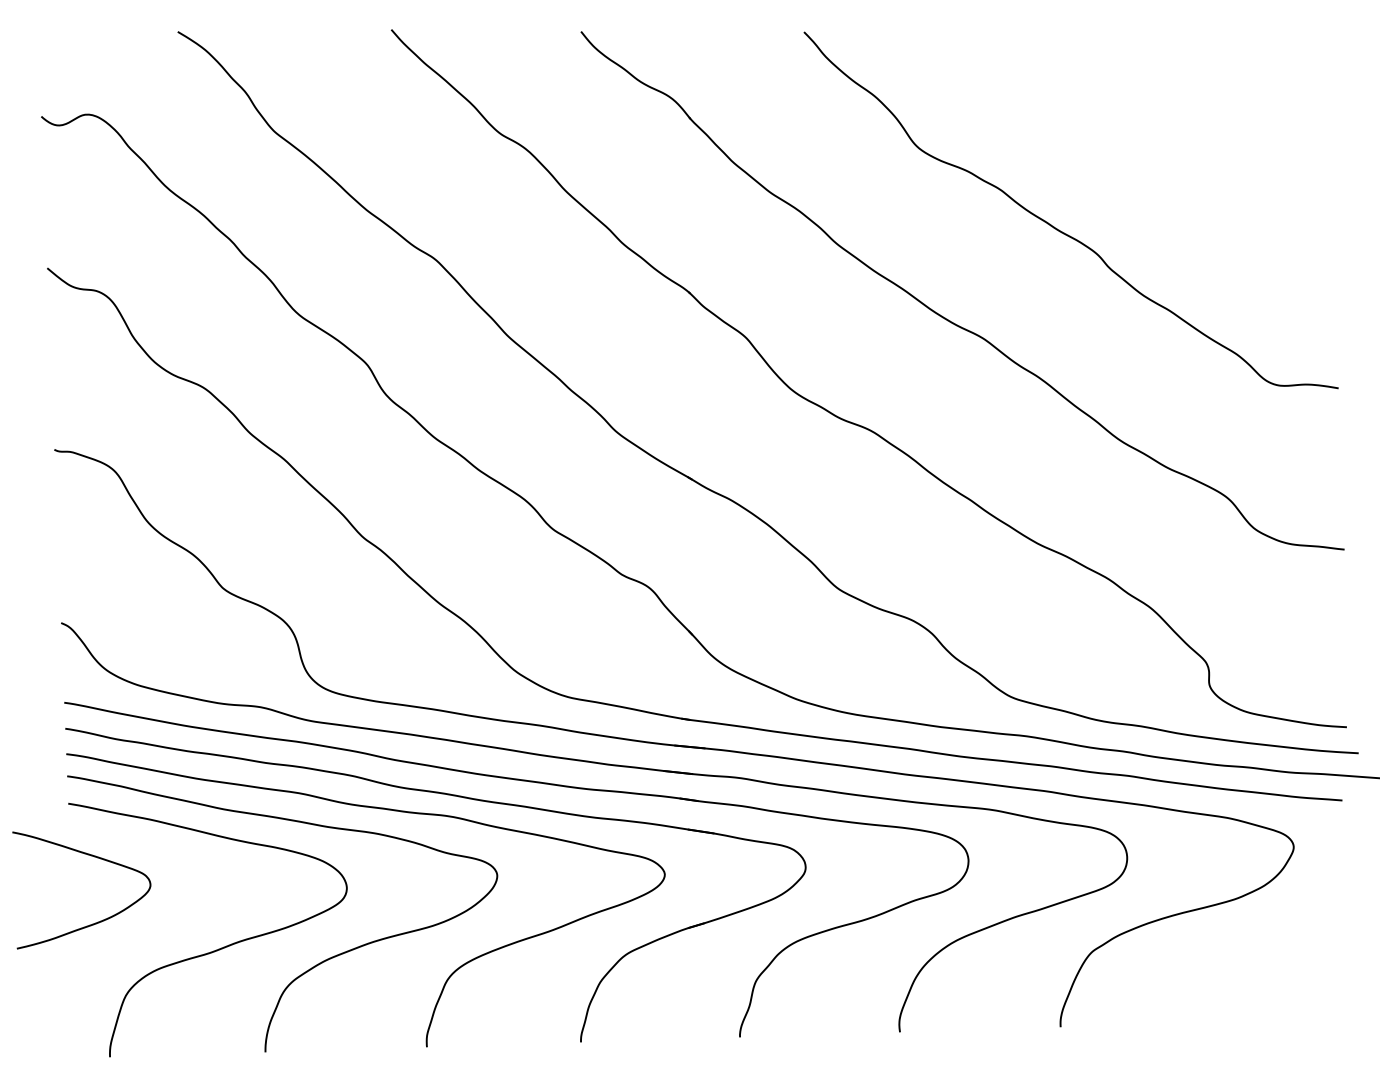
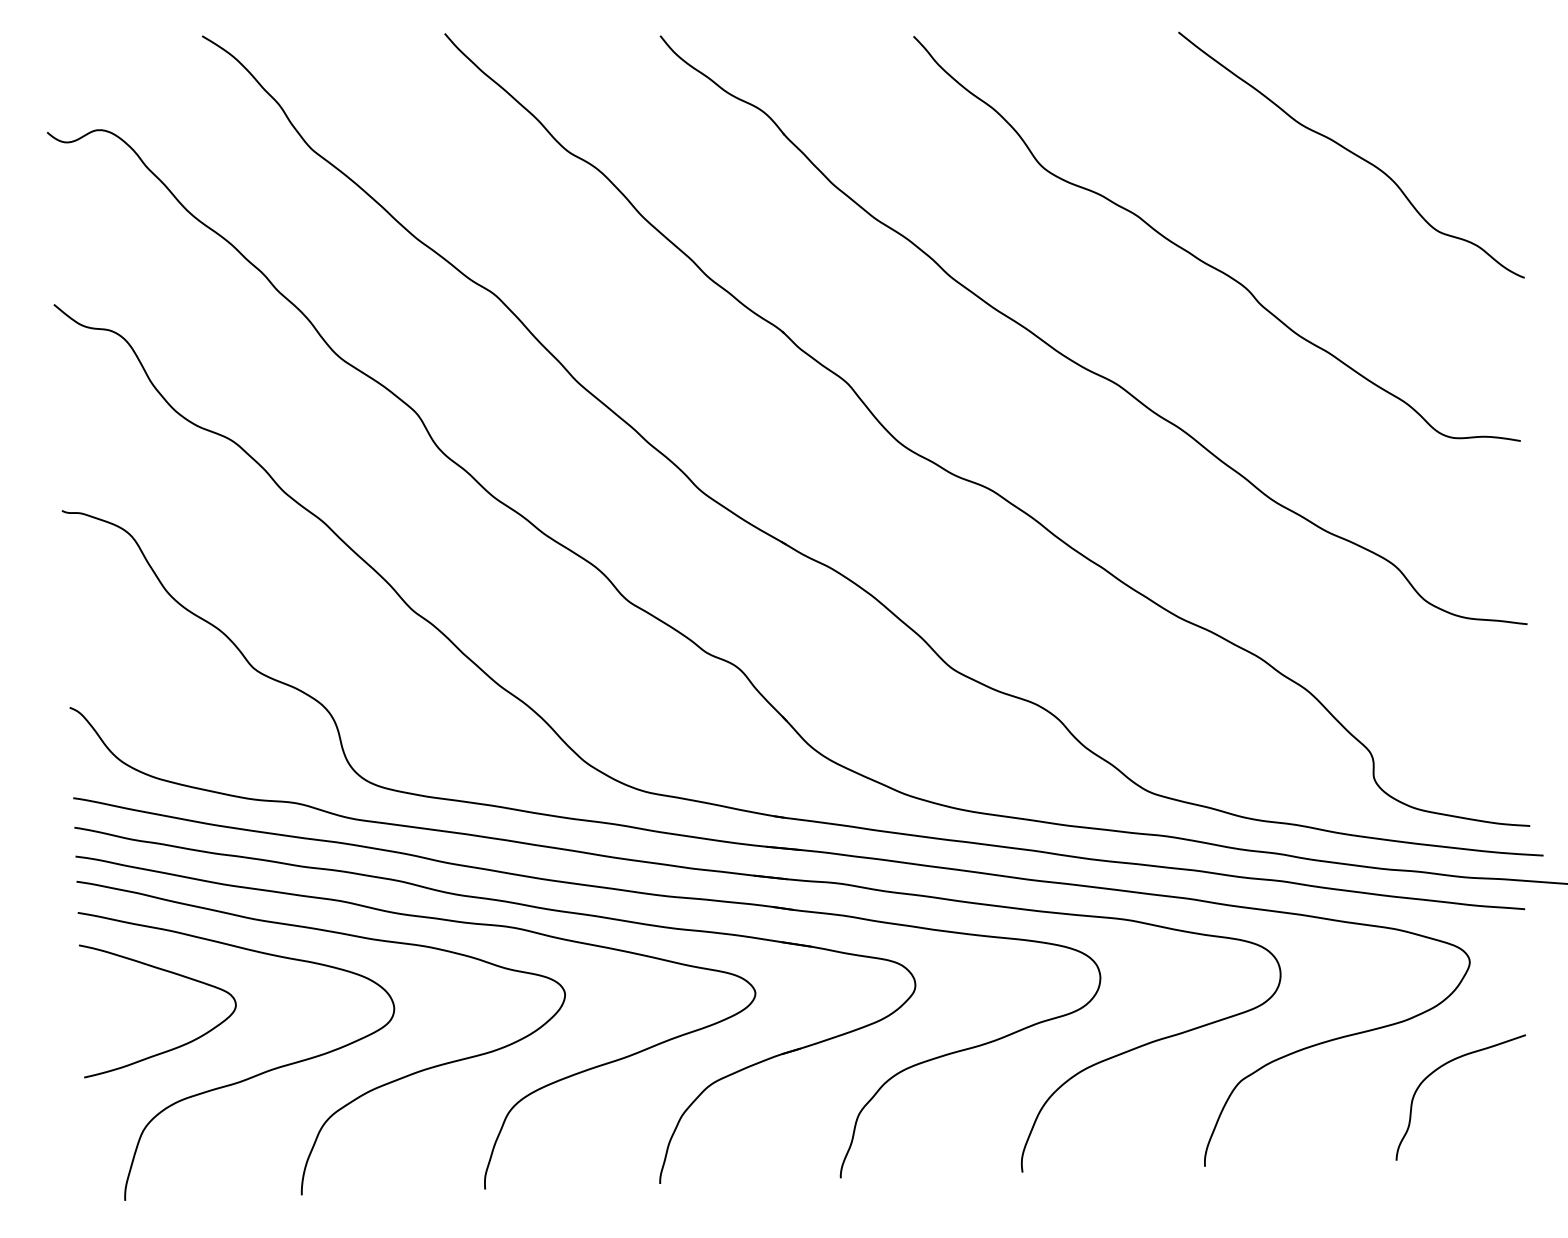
curve: (1189, 135) -> (1351, 153), added
curve: (92, 923) -> (170, 1048), moved
curve: (1268, 940) -> (1441, 1068), added

